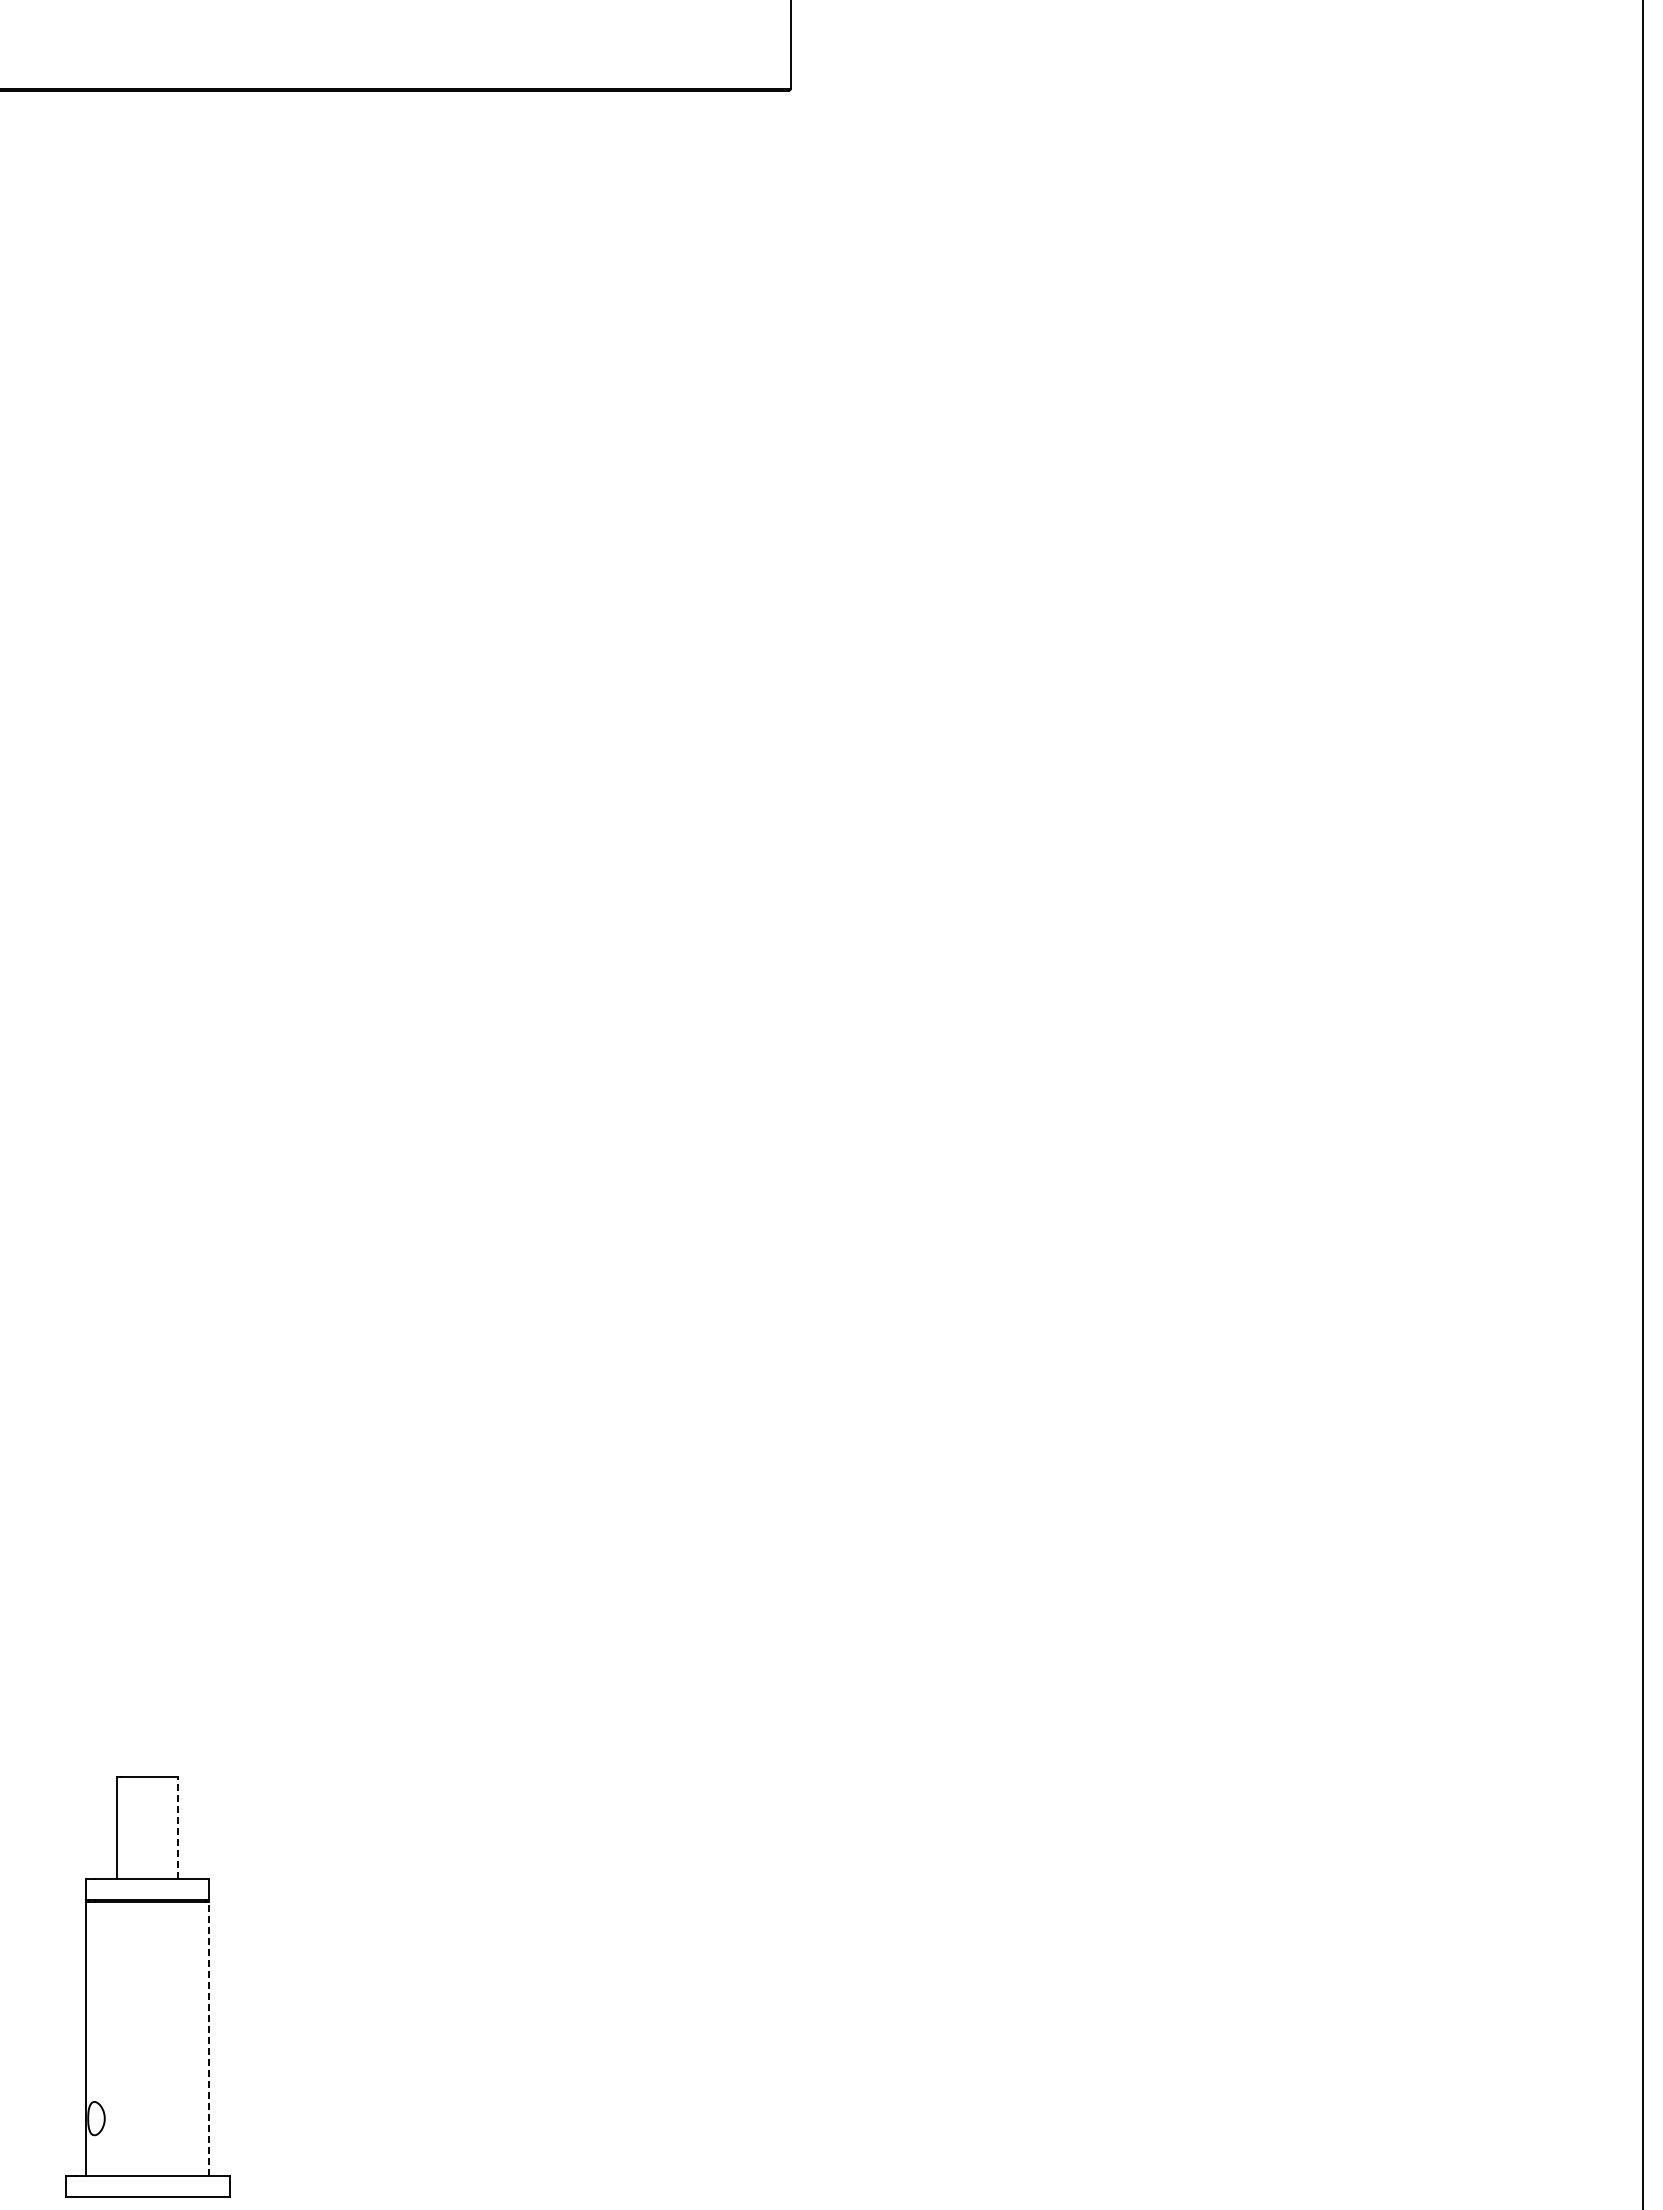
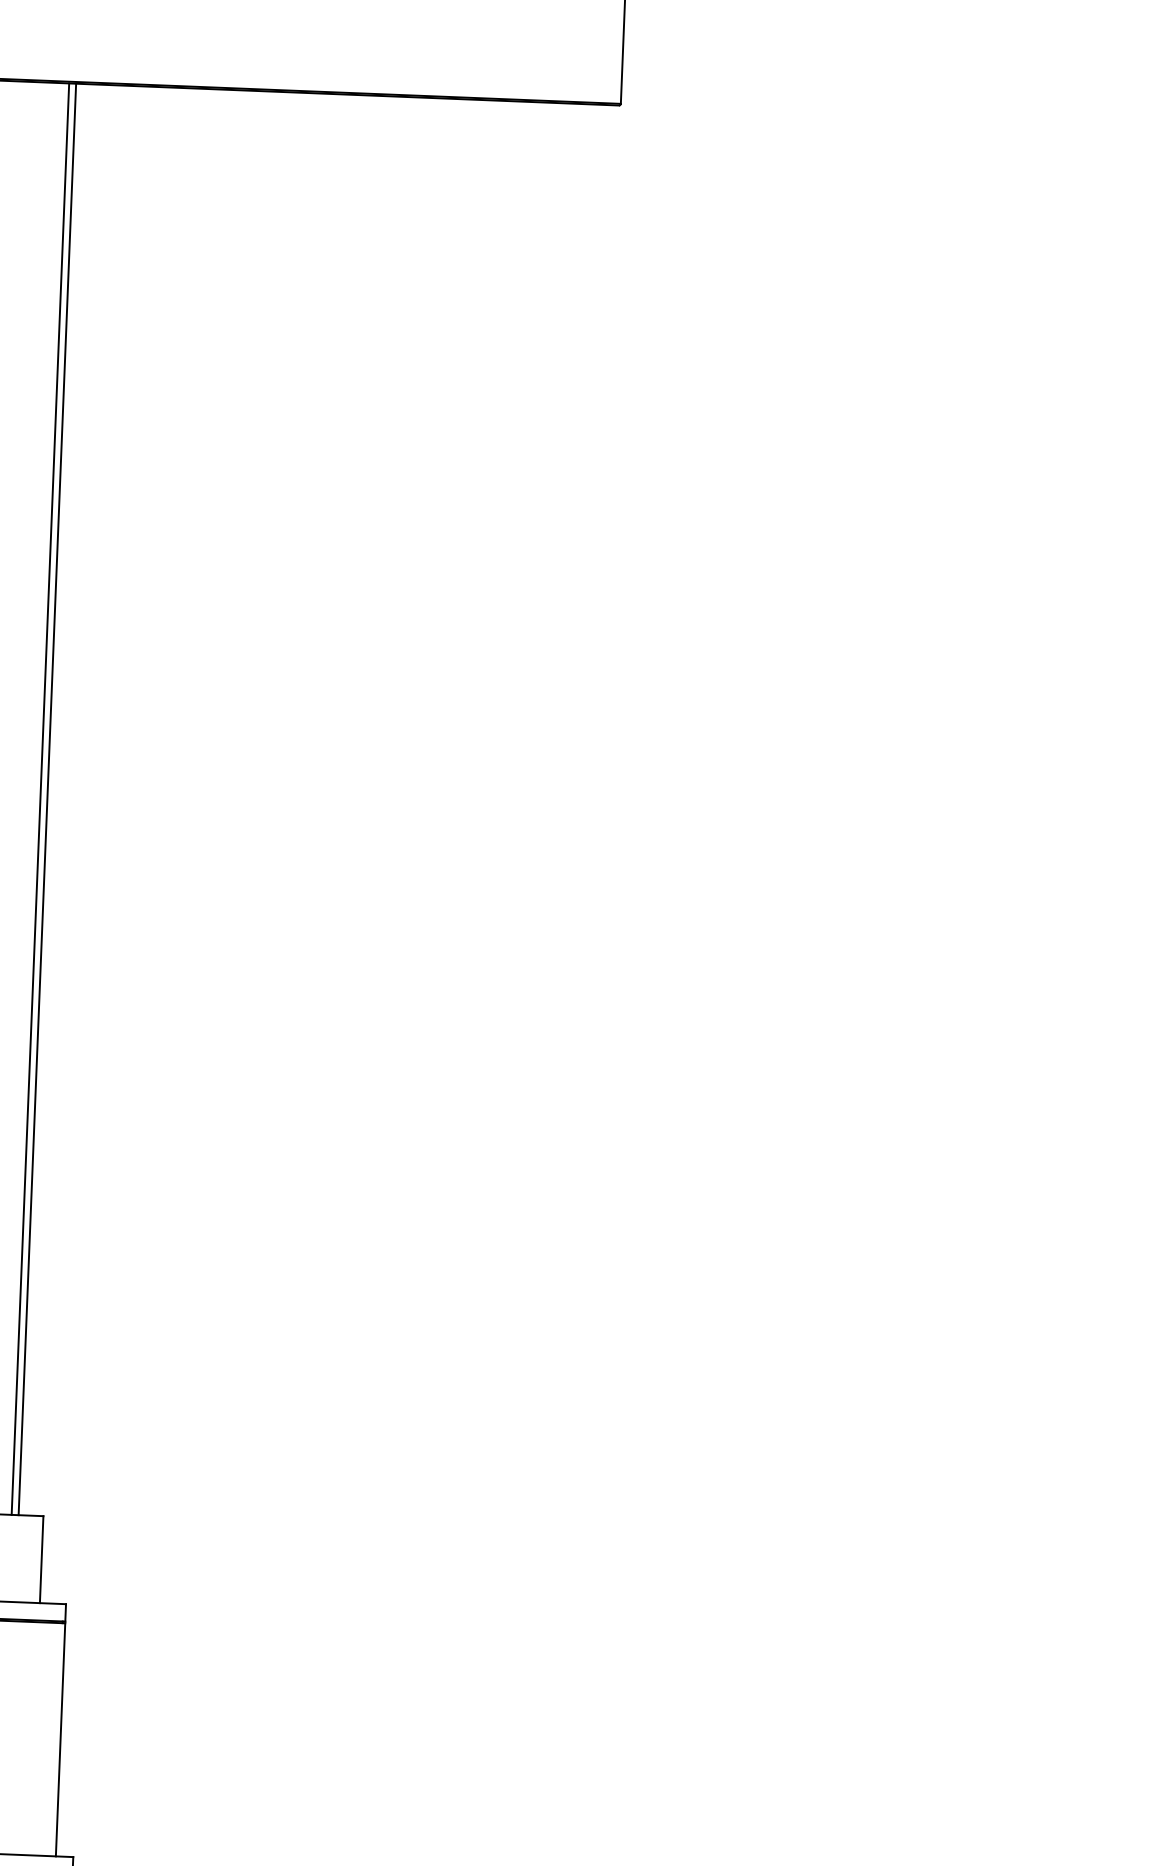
line: (141, 933) -> (40, 798), added
line: (149, 933) -> (47, 799), added
line: (178, 1827) -> (41, 1559), dashed -> solid
line: (209, 2038) -> (60, 1739), dashed -> solid

